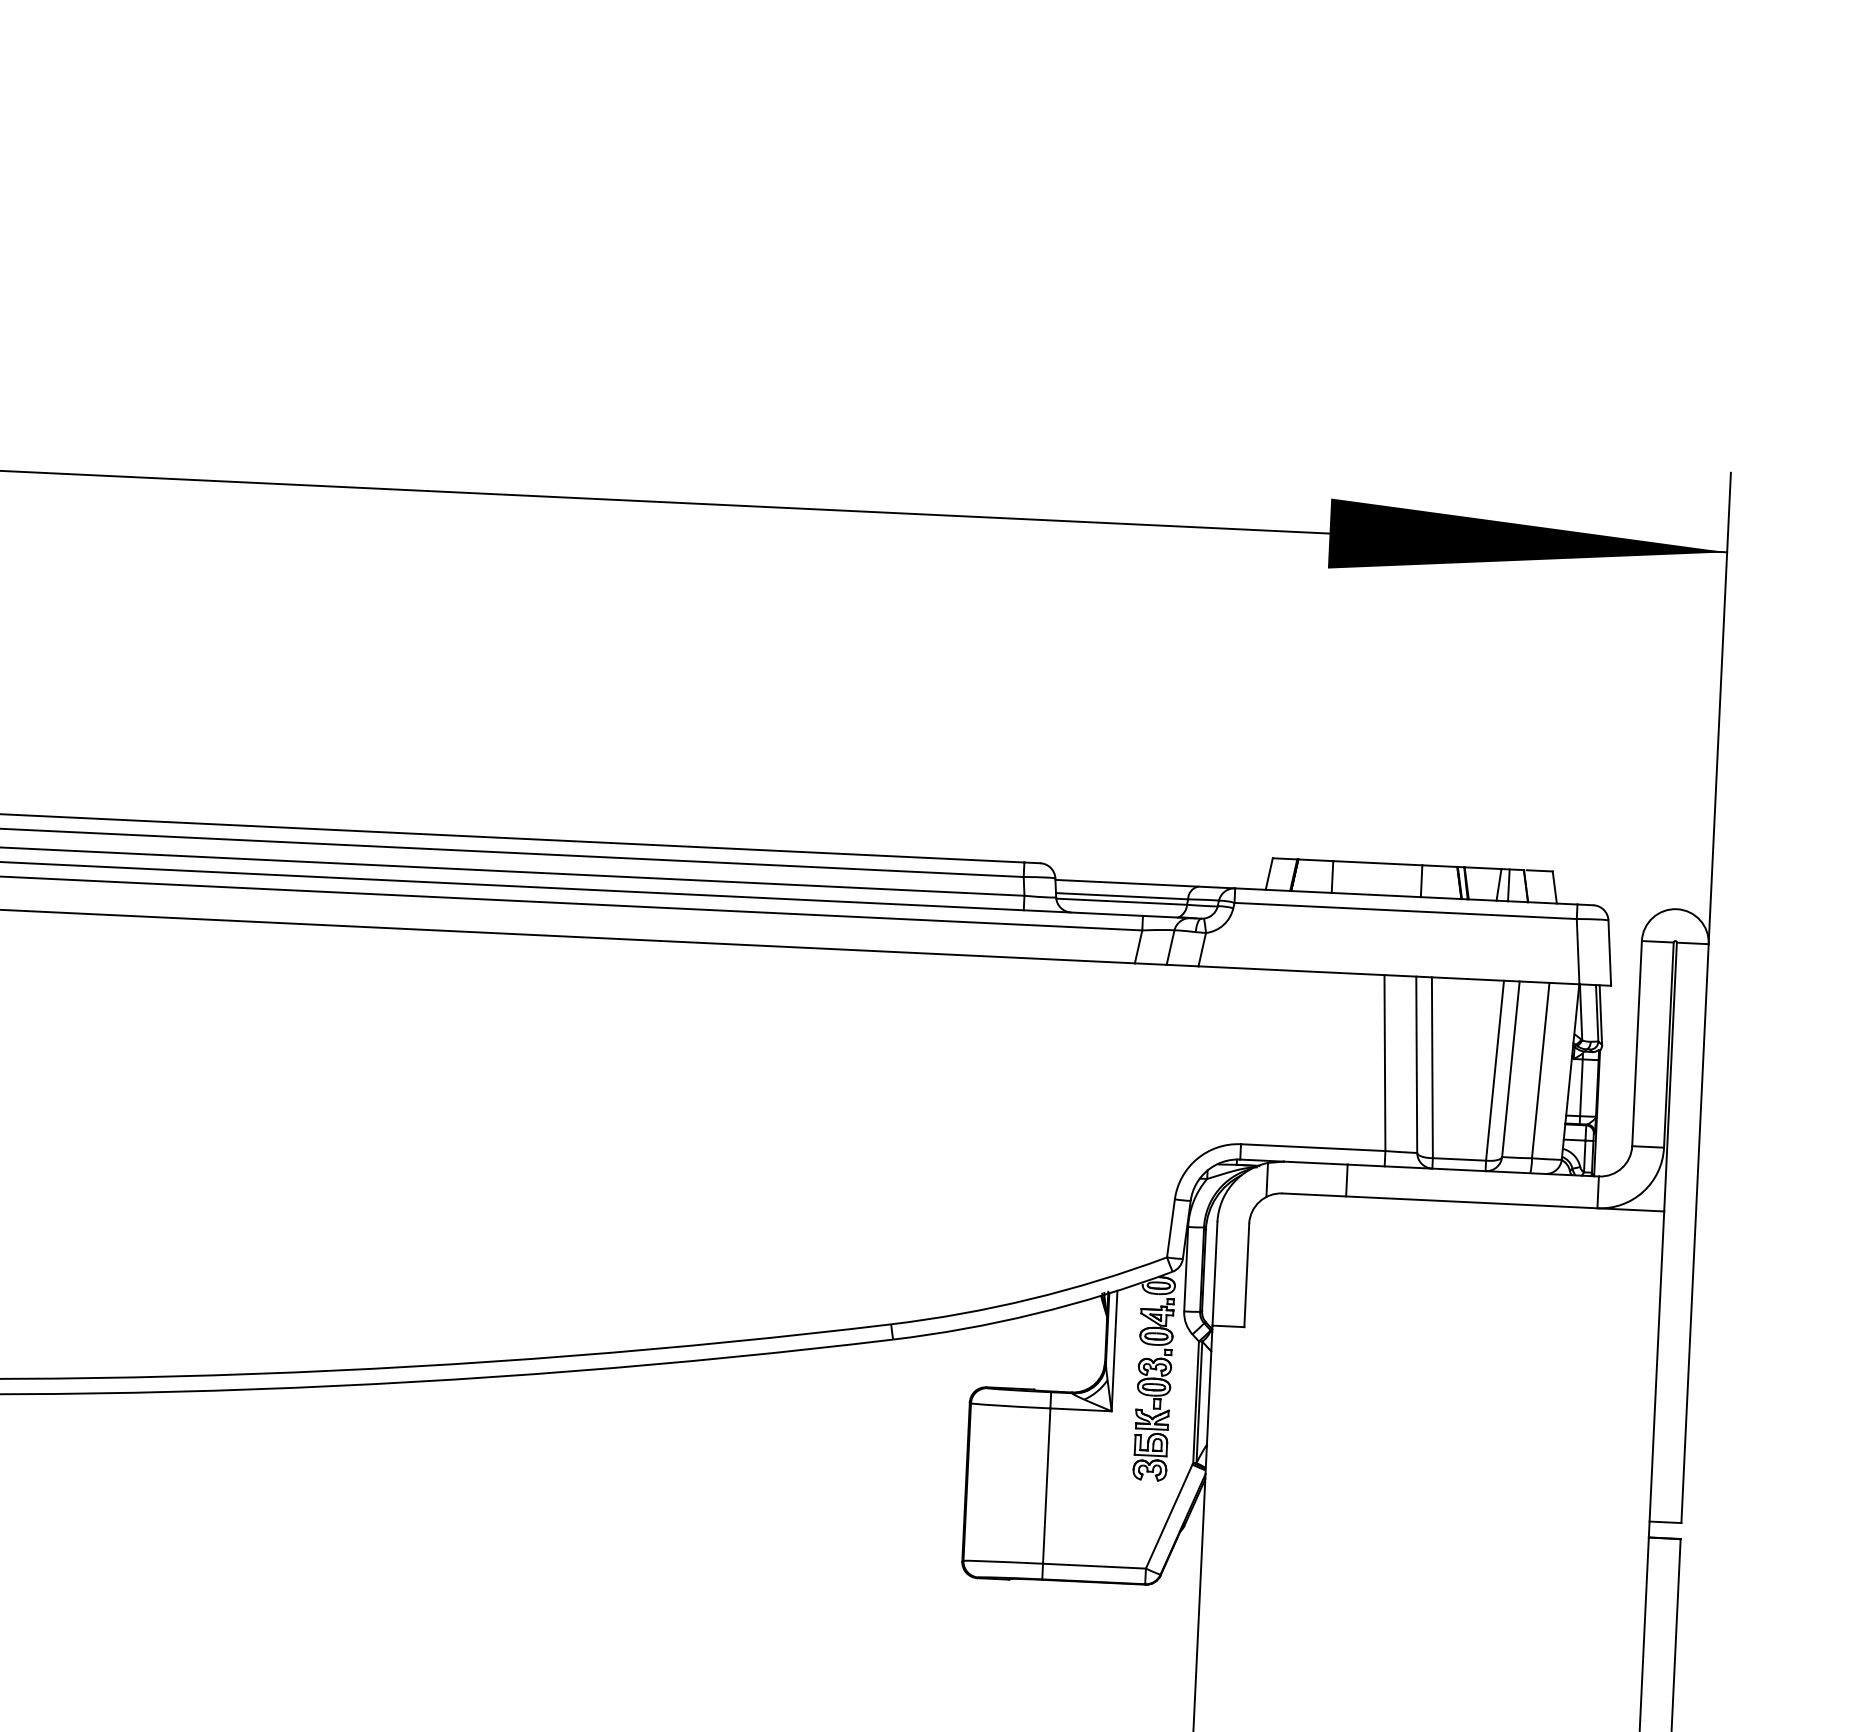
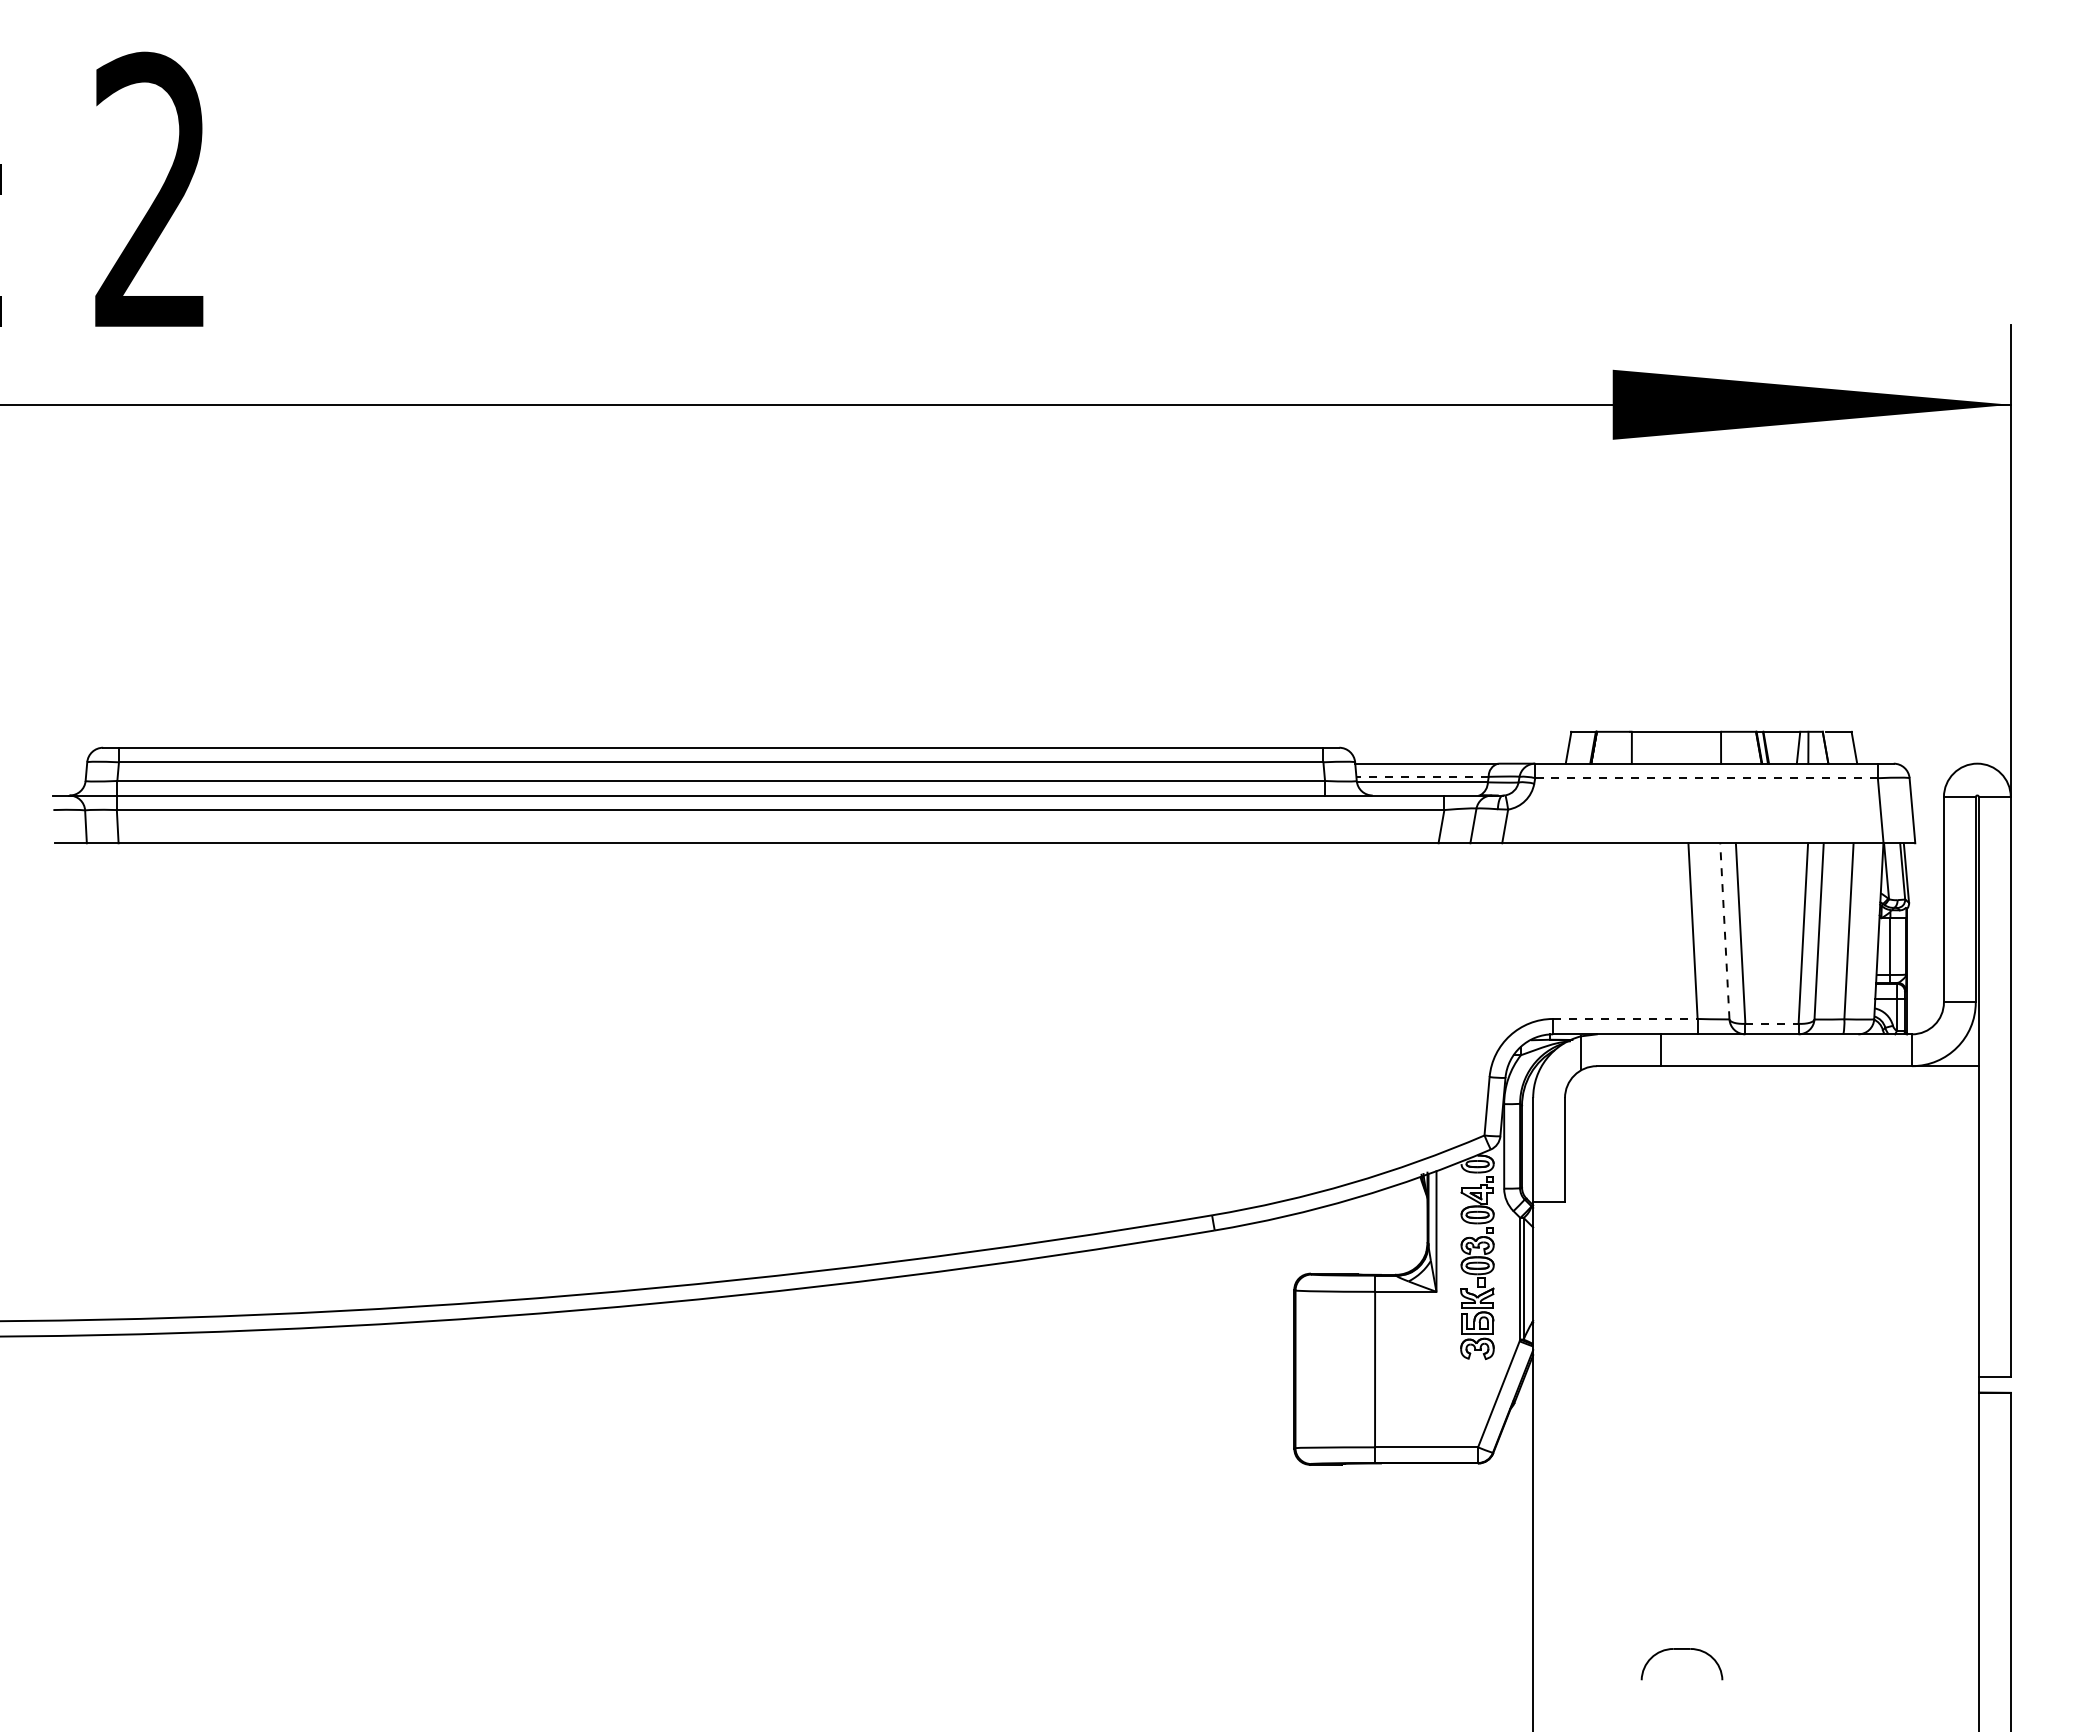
line: (1122, 895) -> (1422, 776), solid -> dashed
line: (1405, 911) -> (1706, 778), solid -> dashed
line: (1416, 1063) -> (1724, 930), solid -> dashed
line: (1313, 1147) -> (1625, 1018), solid -> dashed
line: (1458, 1159) -> (1771, 1023), solid -> dashed

